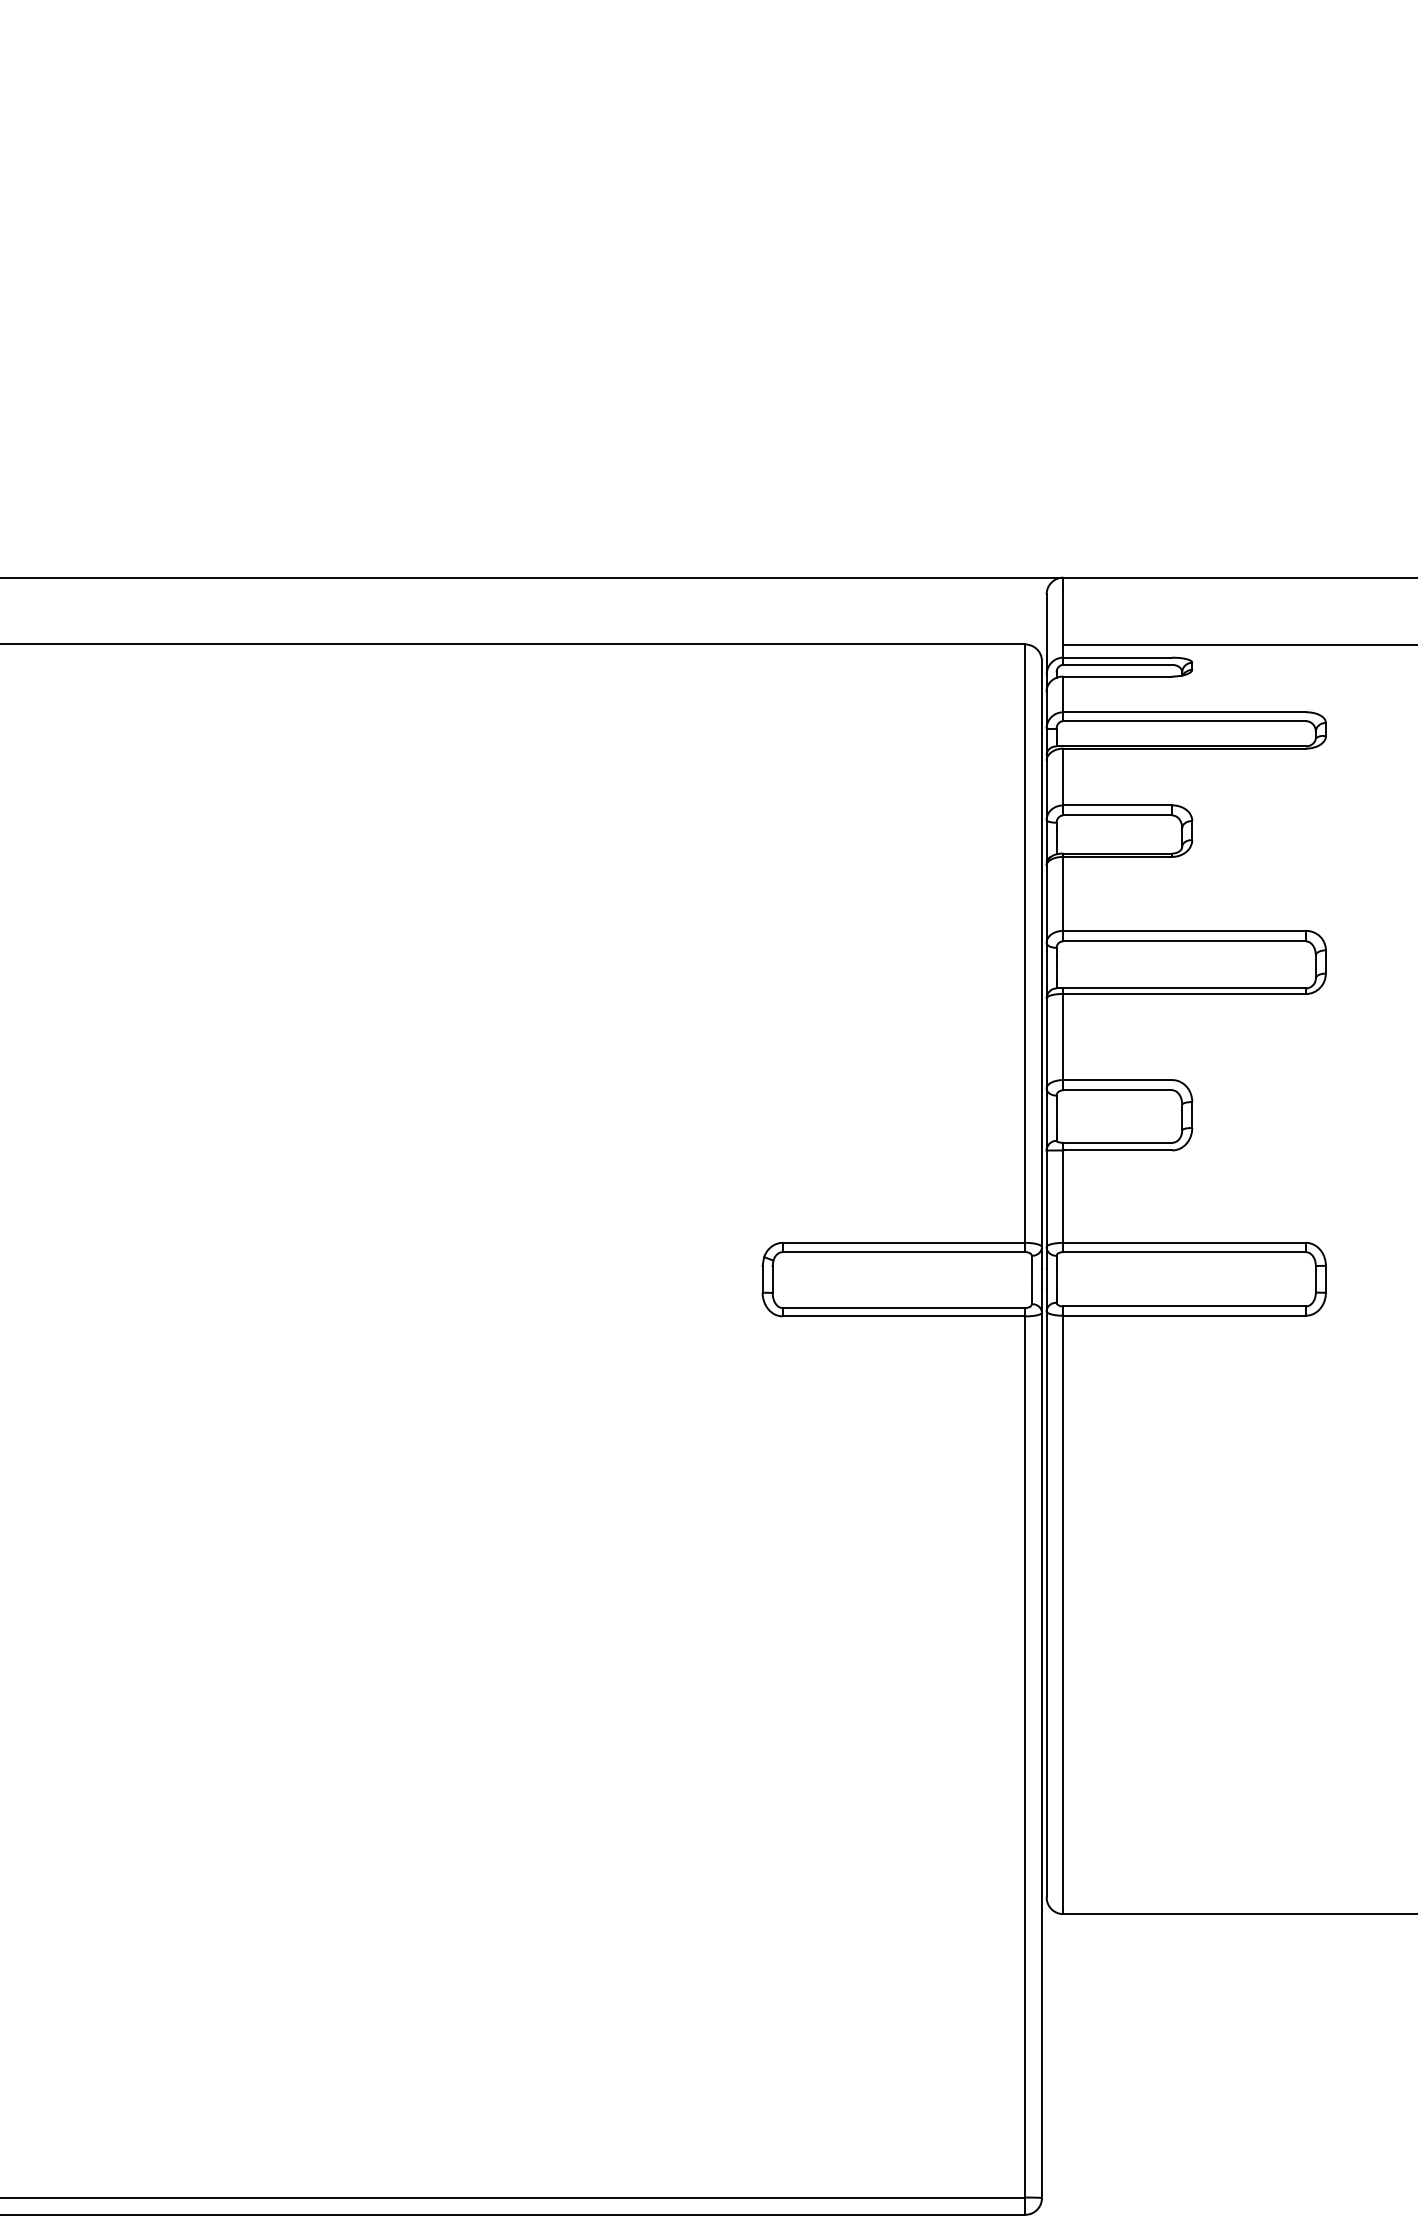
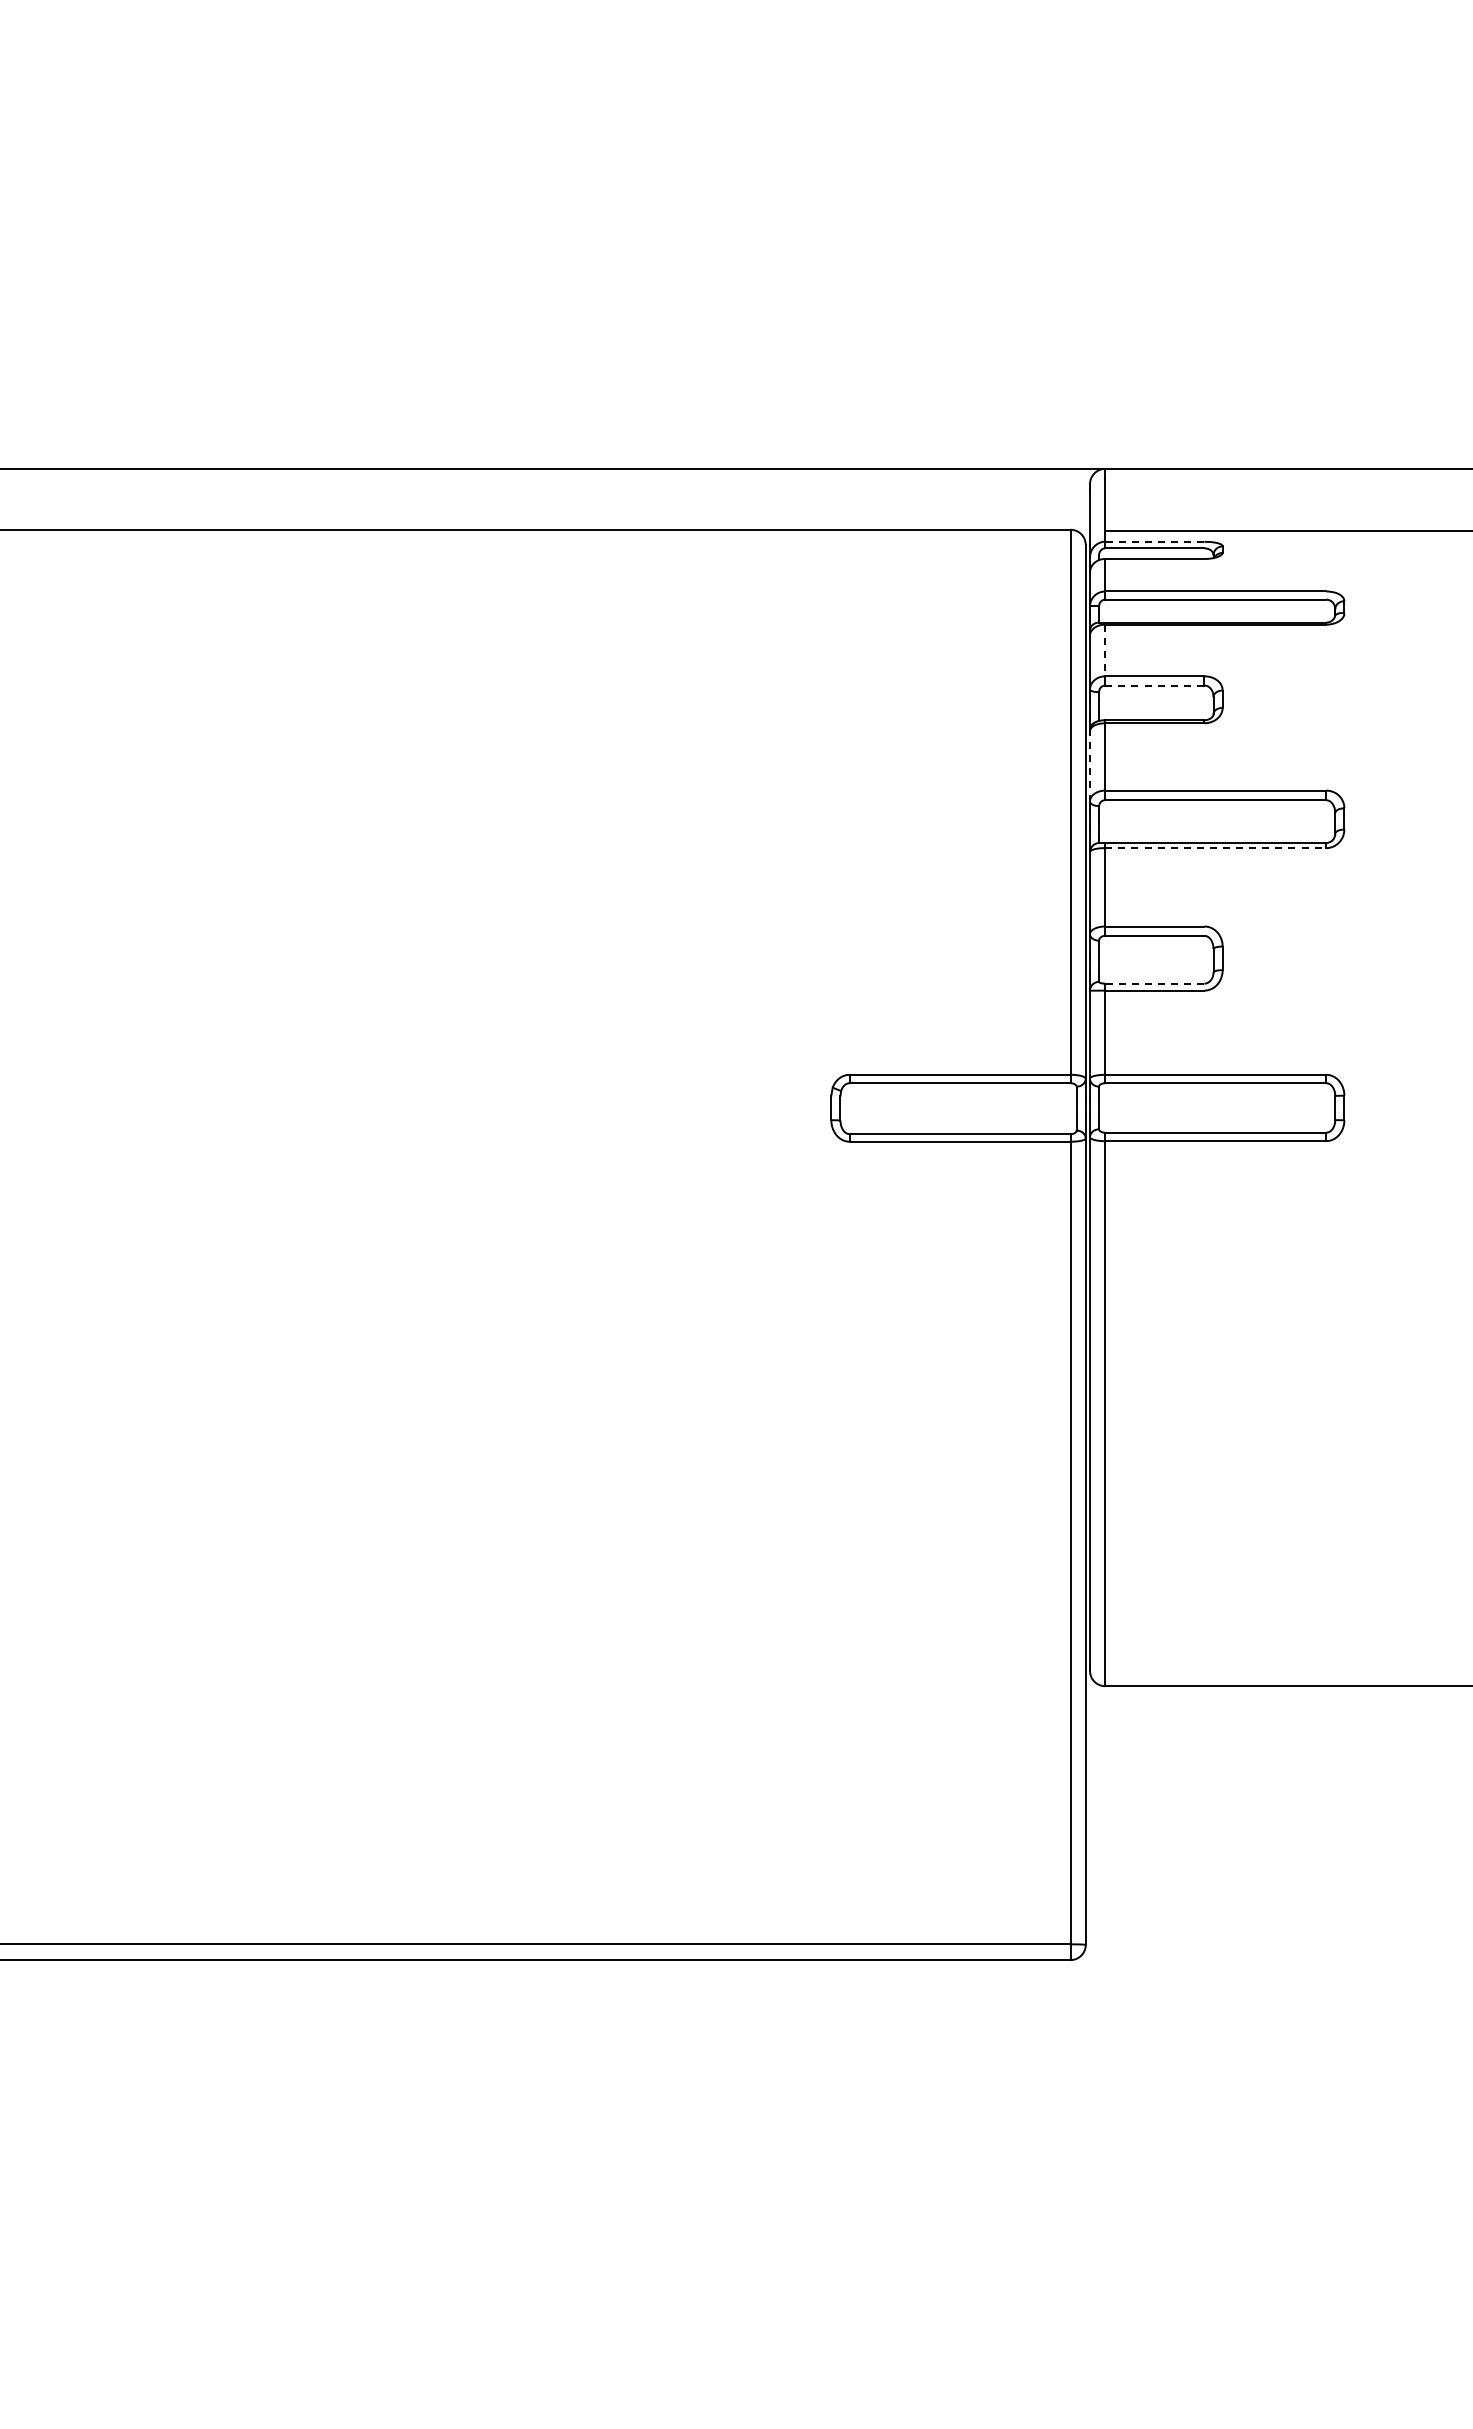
line: (1117, 657) -> (1154, 541), solid -> dashed
line: (1063, 777) -> (1105, 650), solid -> dashed
line: (1117, 815) -> (1154, 685), solid -> dashed
line: (1047, 903) -> (1090, 765), solid -> dashed
line: (1185, 994) -> (1216, 848), solid -> dashed
line: (1117, 1142) -> (1154, 983), solid -> dashed

